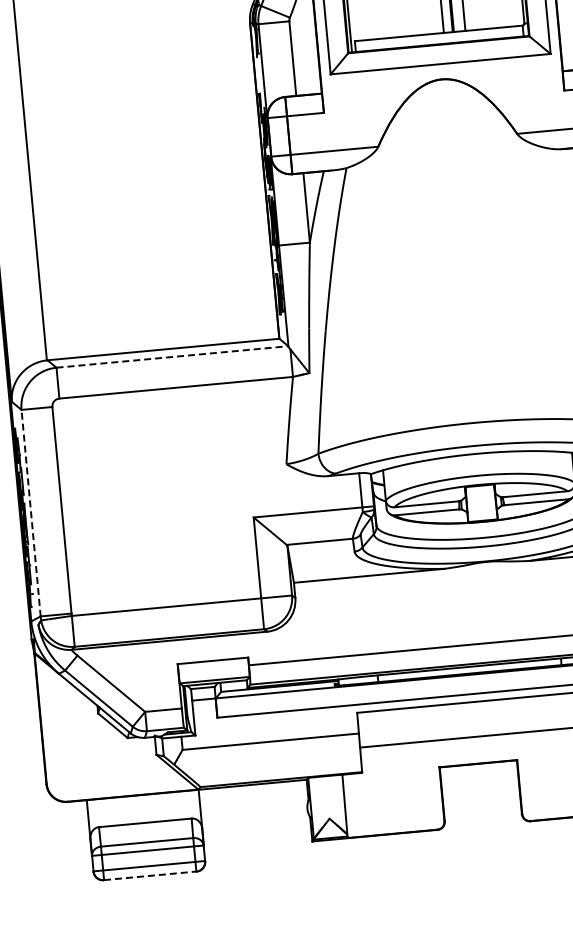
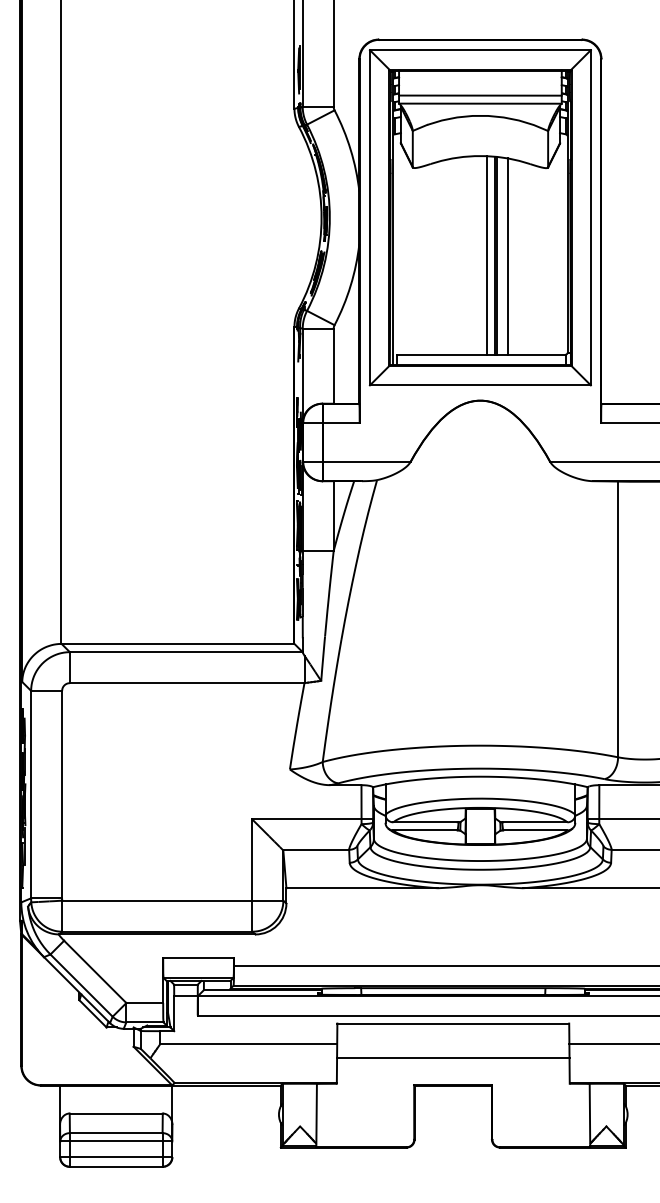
line: (172, 357) -> (186, 652), dashed -> solid
line: (31, 513) -> (31, 794), dashed -> solid
line: (150, 875) -> (116, 1166), dashed -> solid

